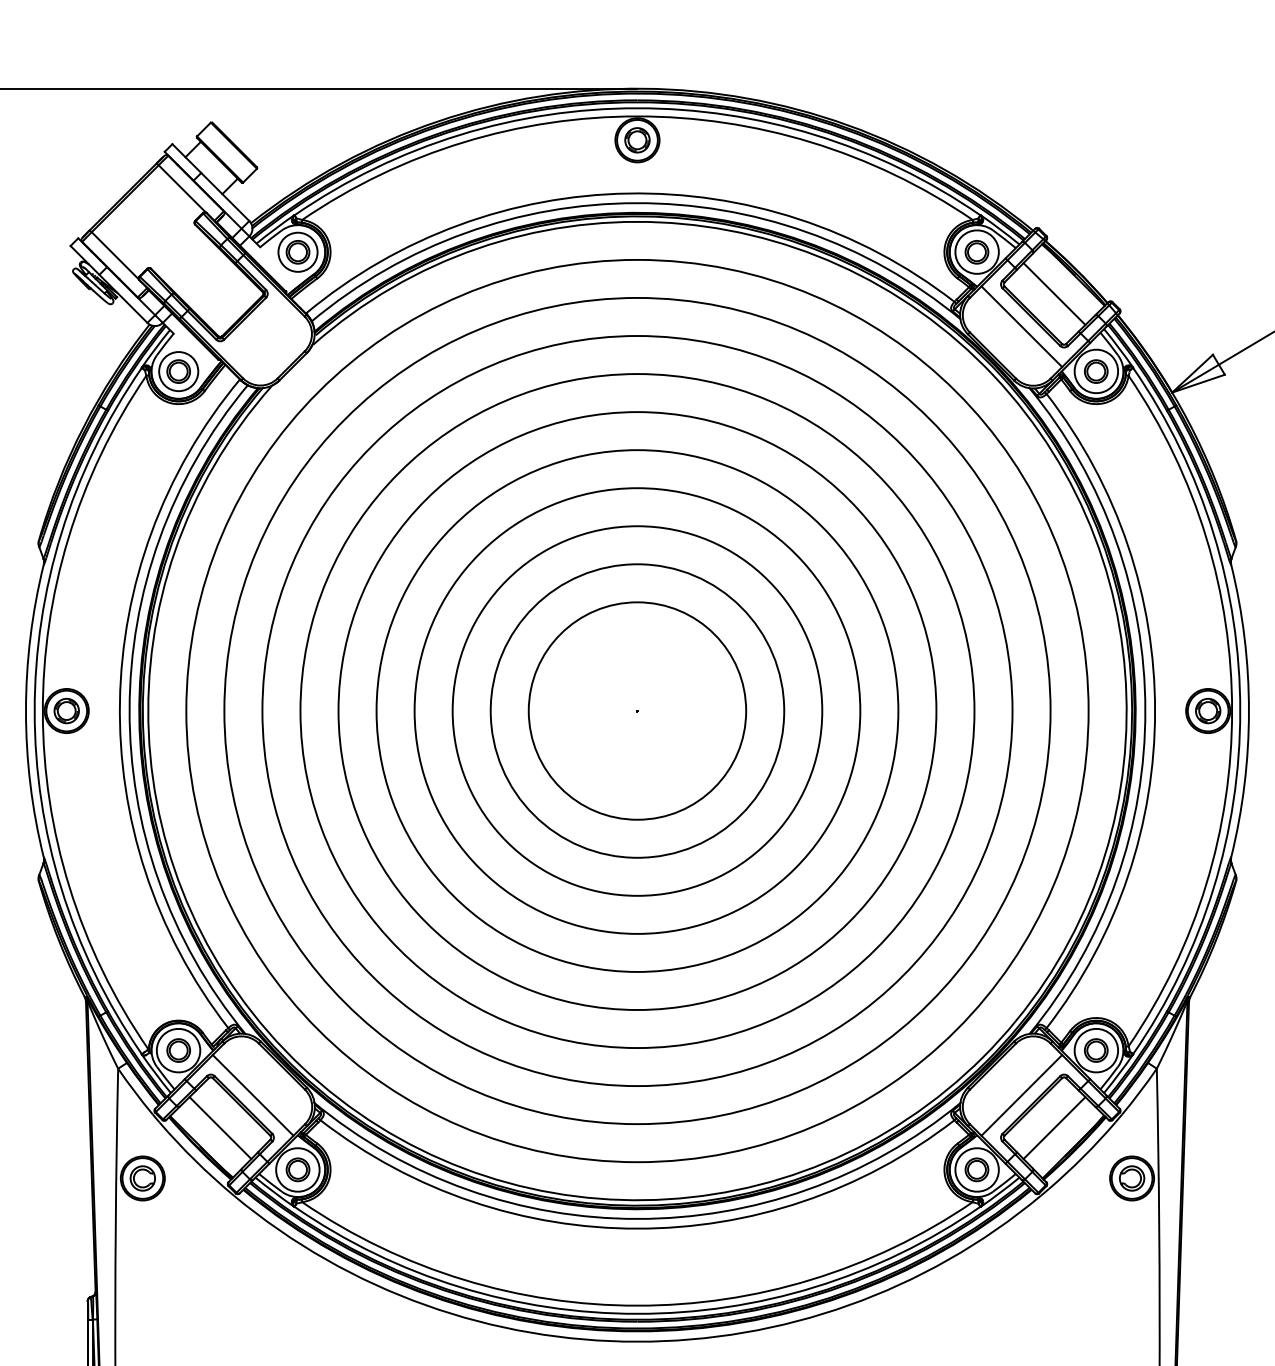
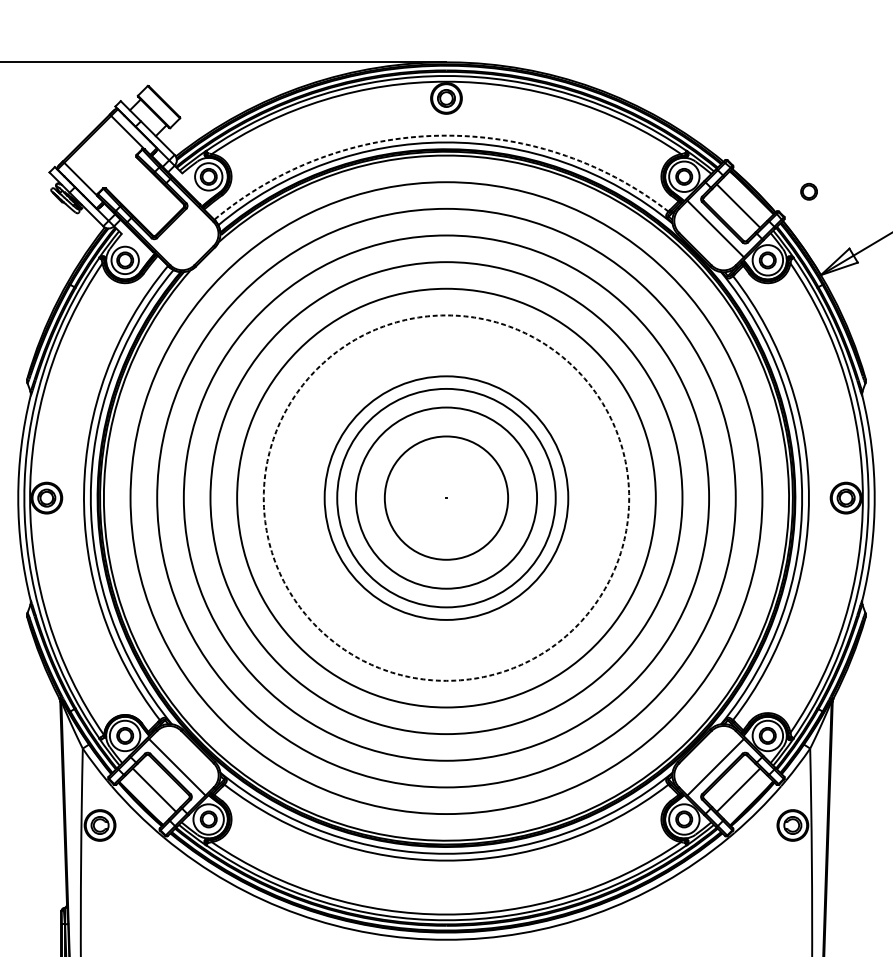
arc: (628, 193) -> (440, 135), solid -> dashed
part: (1155, 273) -> (809, 191), added
circle: (637, 710) -> (446, 497), size x0.6
circle: (637, 710) -> (446, 497), size x0.7
circle: (637, 710) -> (446, 497), size x0.7
circle: (637, 710) -> (446, 497), size x1.6
circle: (637, 710) -> (446, 497), solid -> dashed

